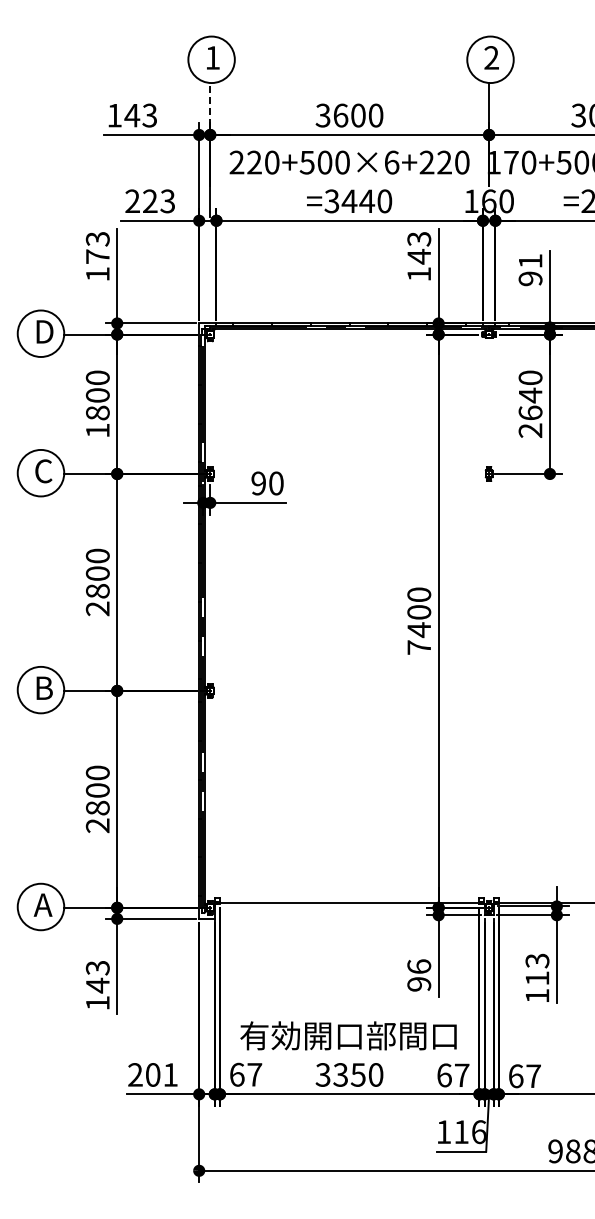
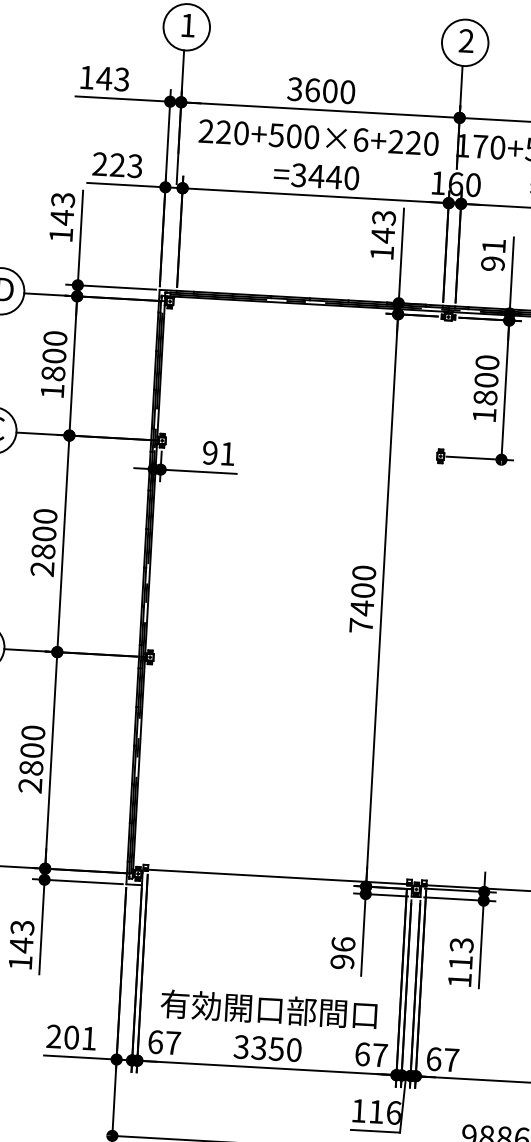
line: (210, 103) -> (183, 70), dashed -> solid
text: (97, 256) -> (61, 217), 173 -> 143
text: (530, 412) -> (485, 397), 2640 -> 1800
text: (276, 483) -> (227, 453), 90 -> 91

